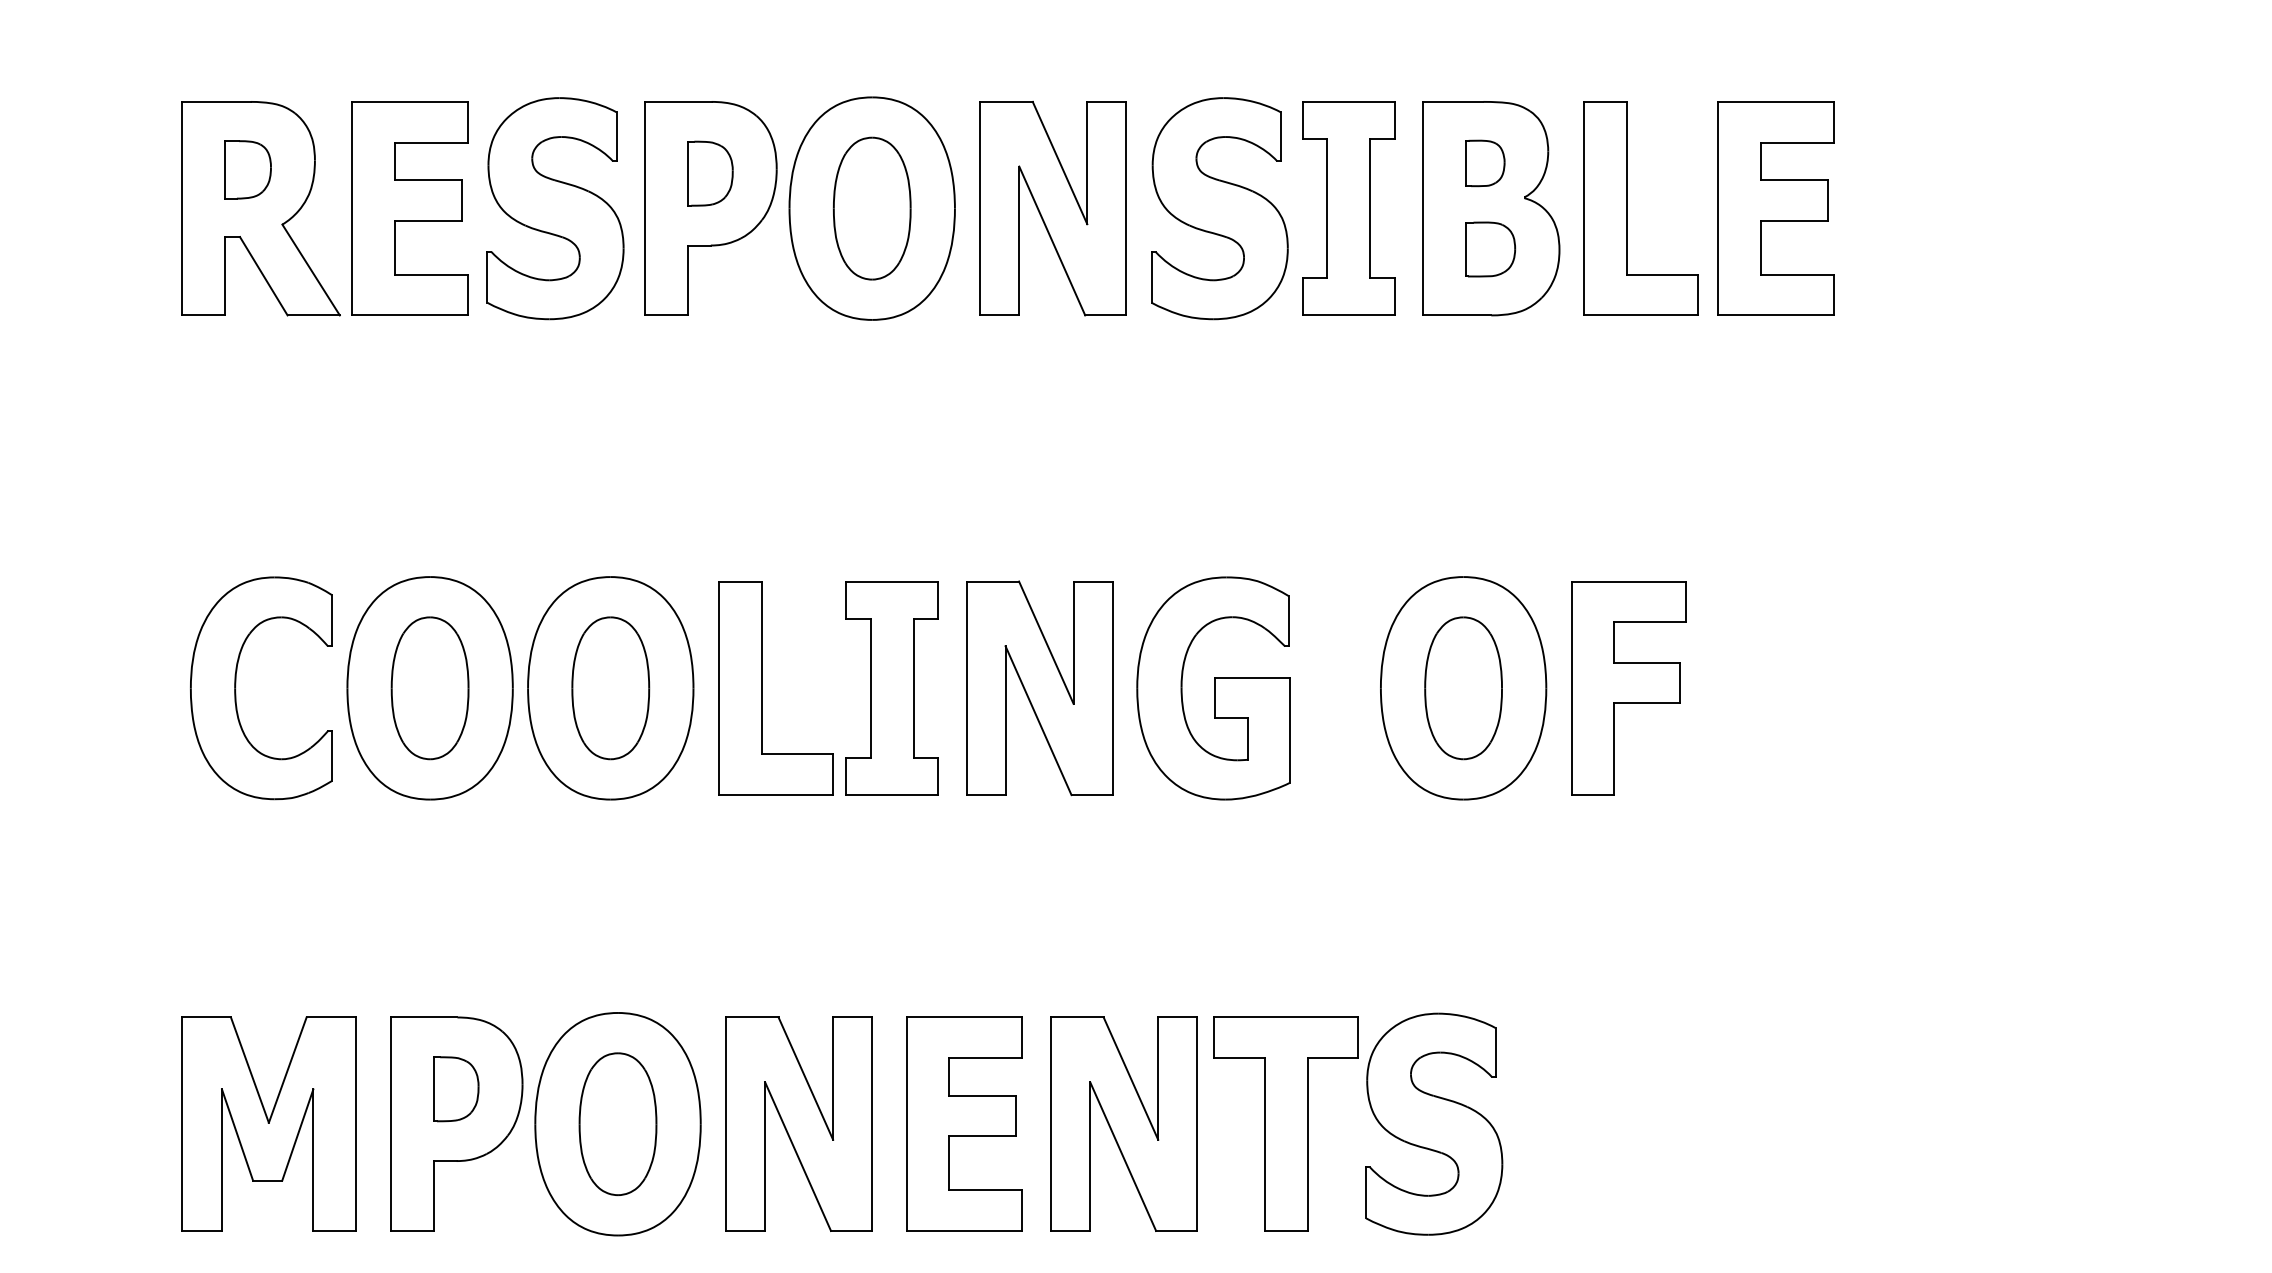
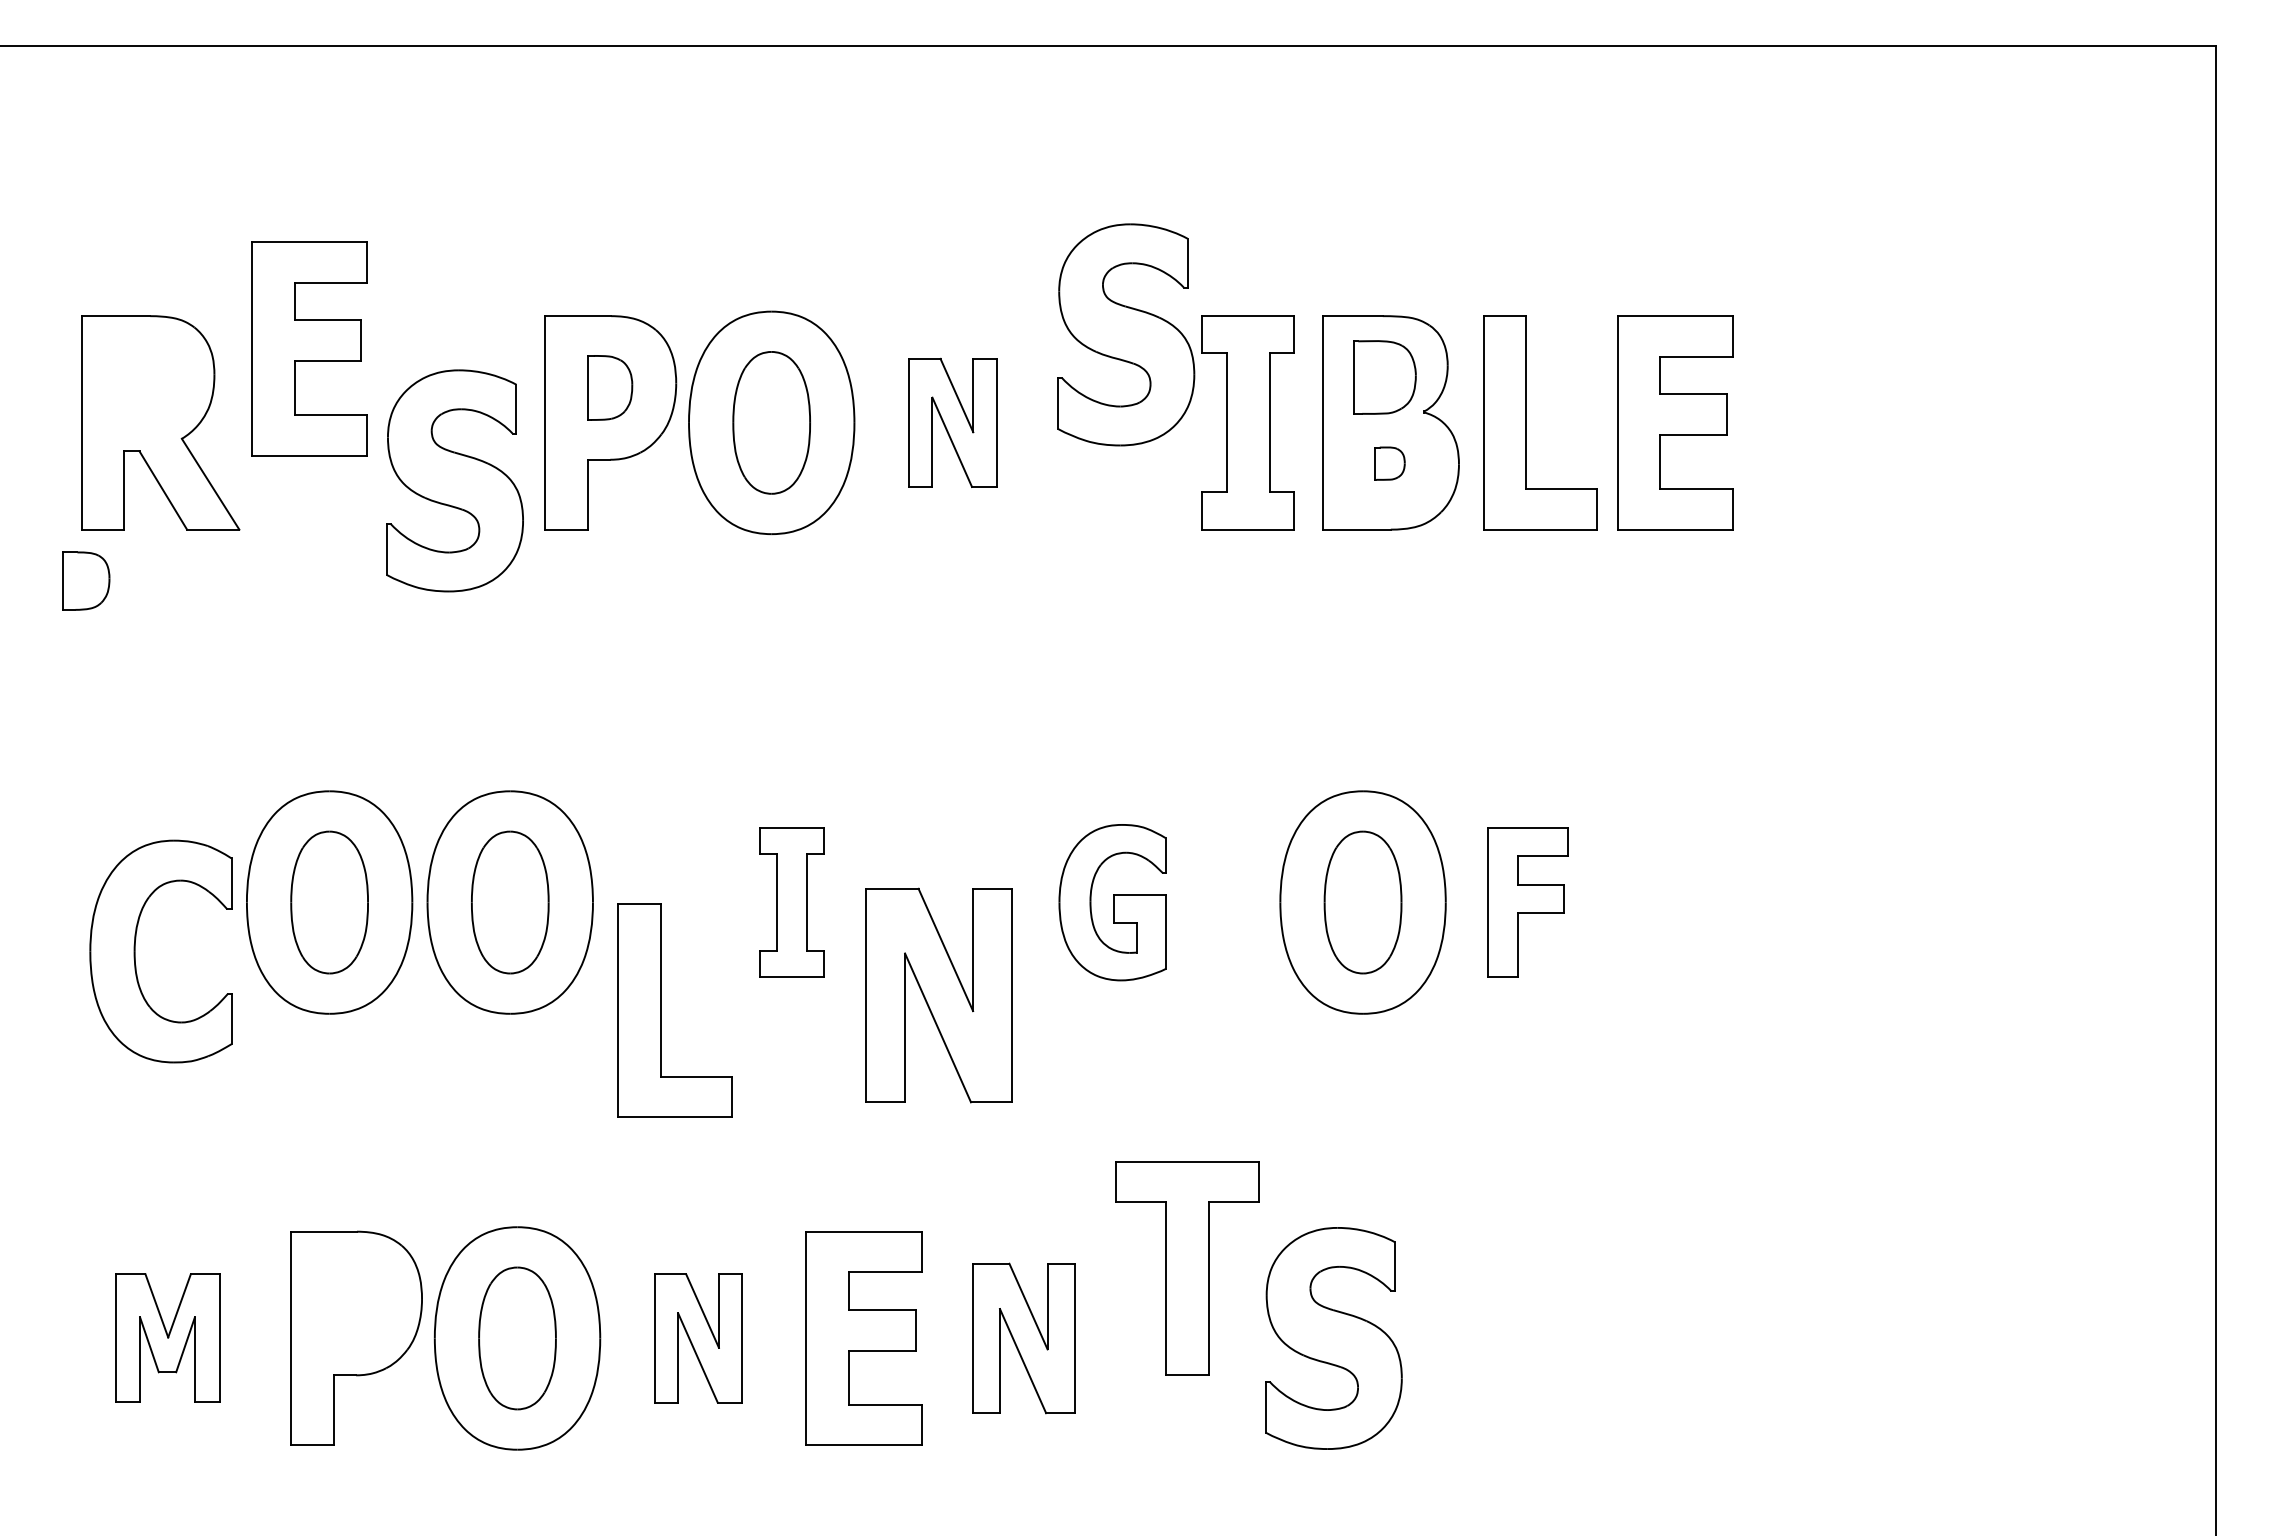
part: (1485, 163) -> (1384, 377), size x1.6
part: (248, 169) -> (86, 580), moved
part: (410, 208) -> (309, 348), moved
part: (555, 208) -> (454, 480), moved
part: (1053, 208) -> (952, 422), size x0.6
part: (1220, 208) -> (1126, 334), moved
part: (1490, 249) -> (1389, 463), size x0.6
part: (236, 688) -> (135, 951), moved
part: (762, 688) -> (661, 1010), moved
part: (892, 688) -> (791, 902), size x0.7
part: (1039, 688) -> (938, 995), moved
part: (1213, 688) -> (1112, 902), size x0.7
part: (1628, 688) -> (1527, 902), size x0.7
part: (456, 1089) -> (355, 1303), removed
part: (268, 1123) -> (167, 1337), size x0.6
part: (799, 1124) -> (698, 1338), size x0.6
part: (1124, 1124) -> (1023, 1338), size x0.7
part: (1286, 1124) -> (1187, 1268), moved

